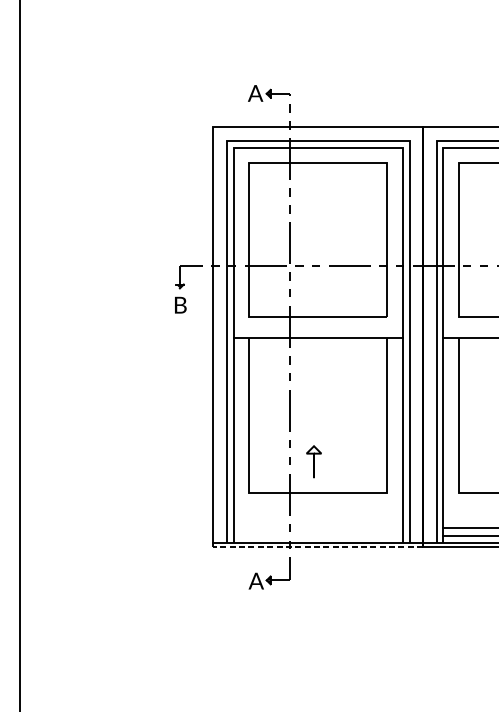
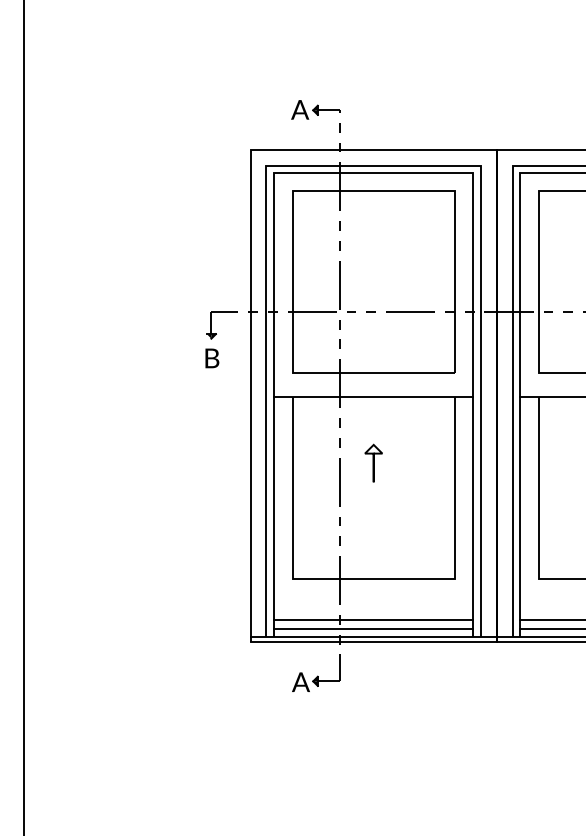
part: (313, 461) -> (373, 462), moved
line: (318, 528) -> (373, 620), added
line: (318, 535) -> (373, 628), added
line: (318, 546) -> (373, 641), dashed -> solid

